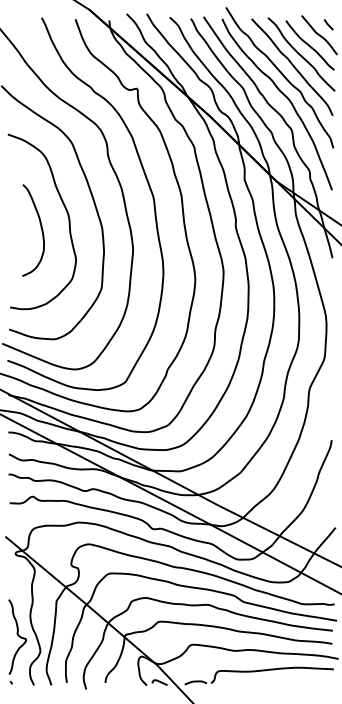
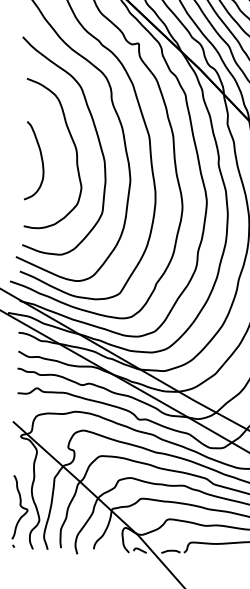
curve: (40, 227) -> (40, 158), moved

